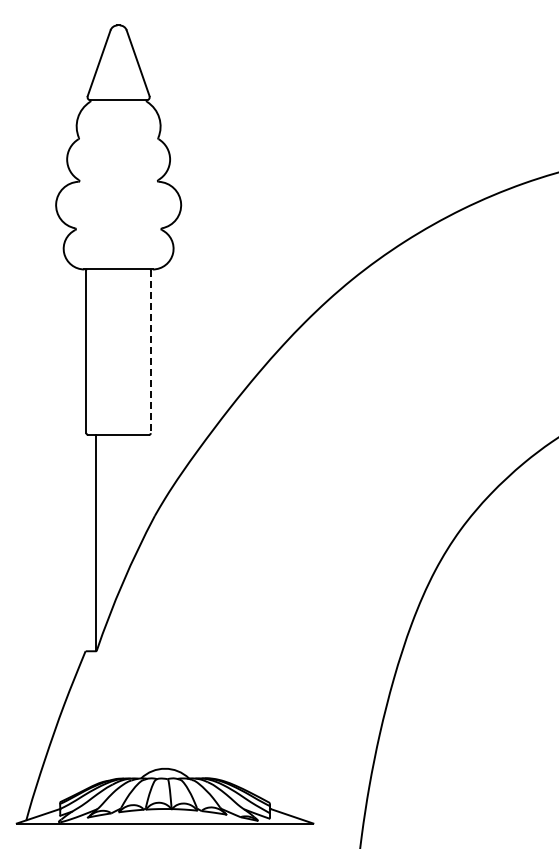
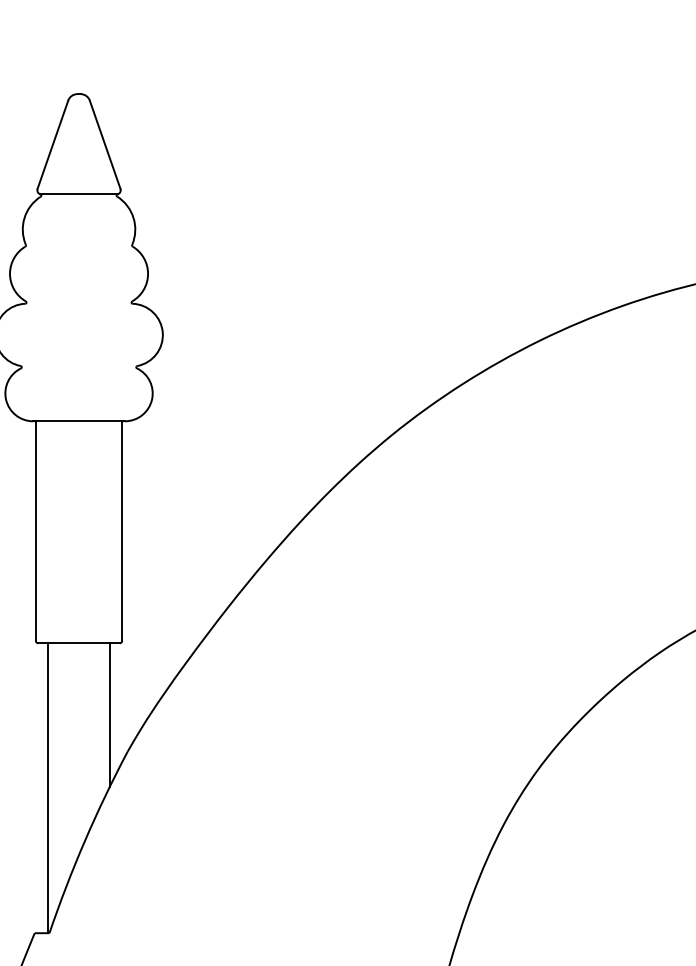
line: (150, 352) -> (121, 532), dashed -> solid
line: (141, 488) -> (109, 714), added

